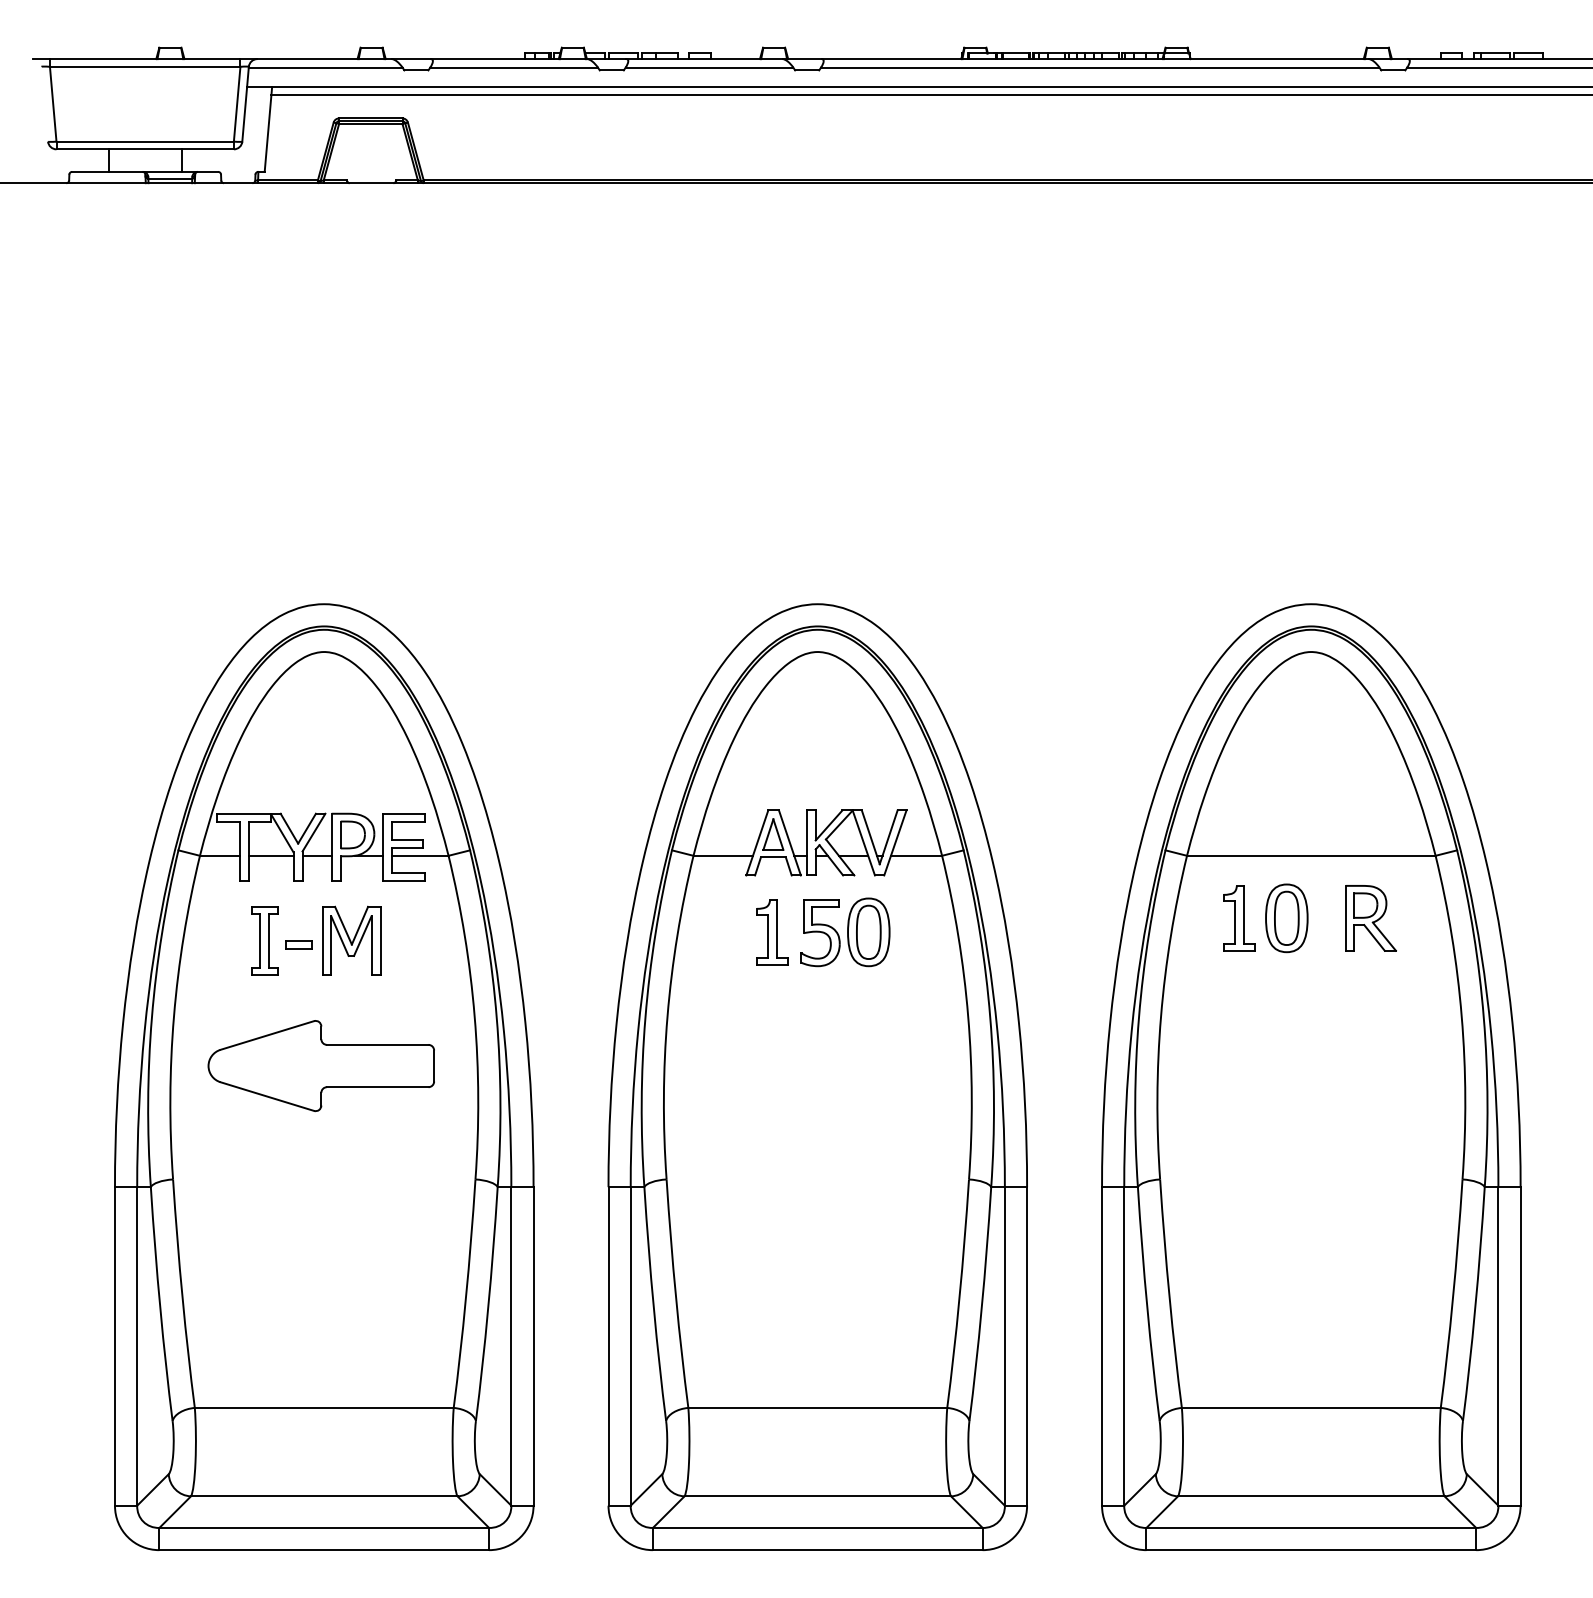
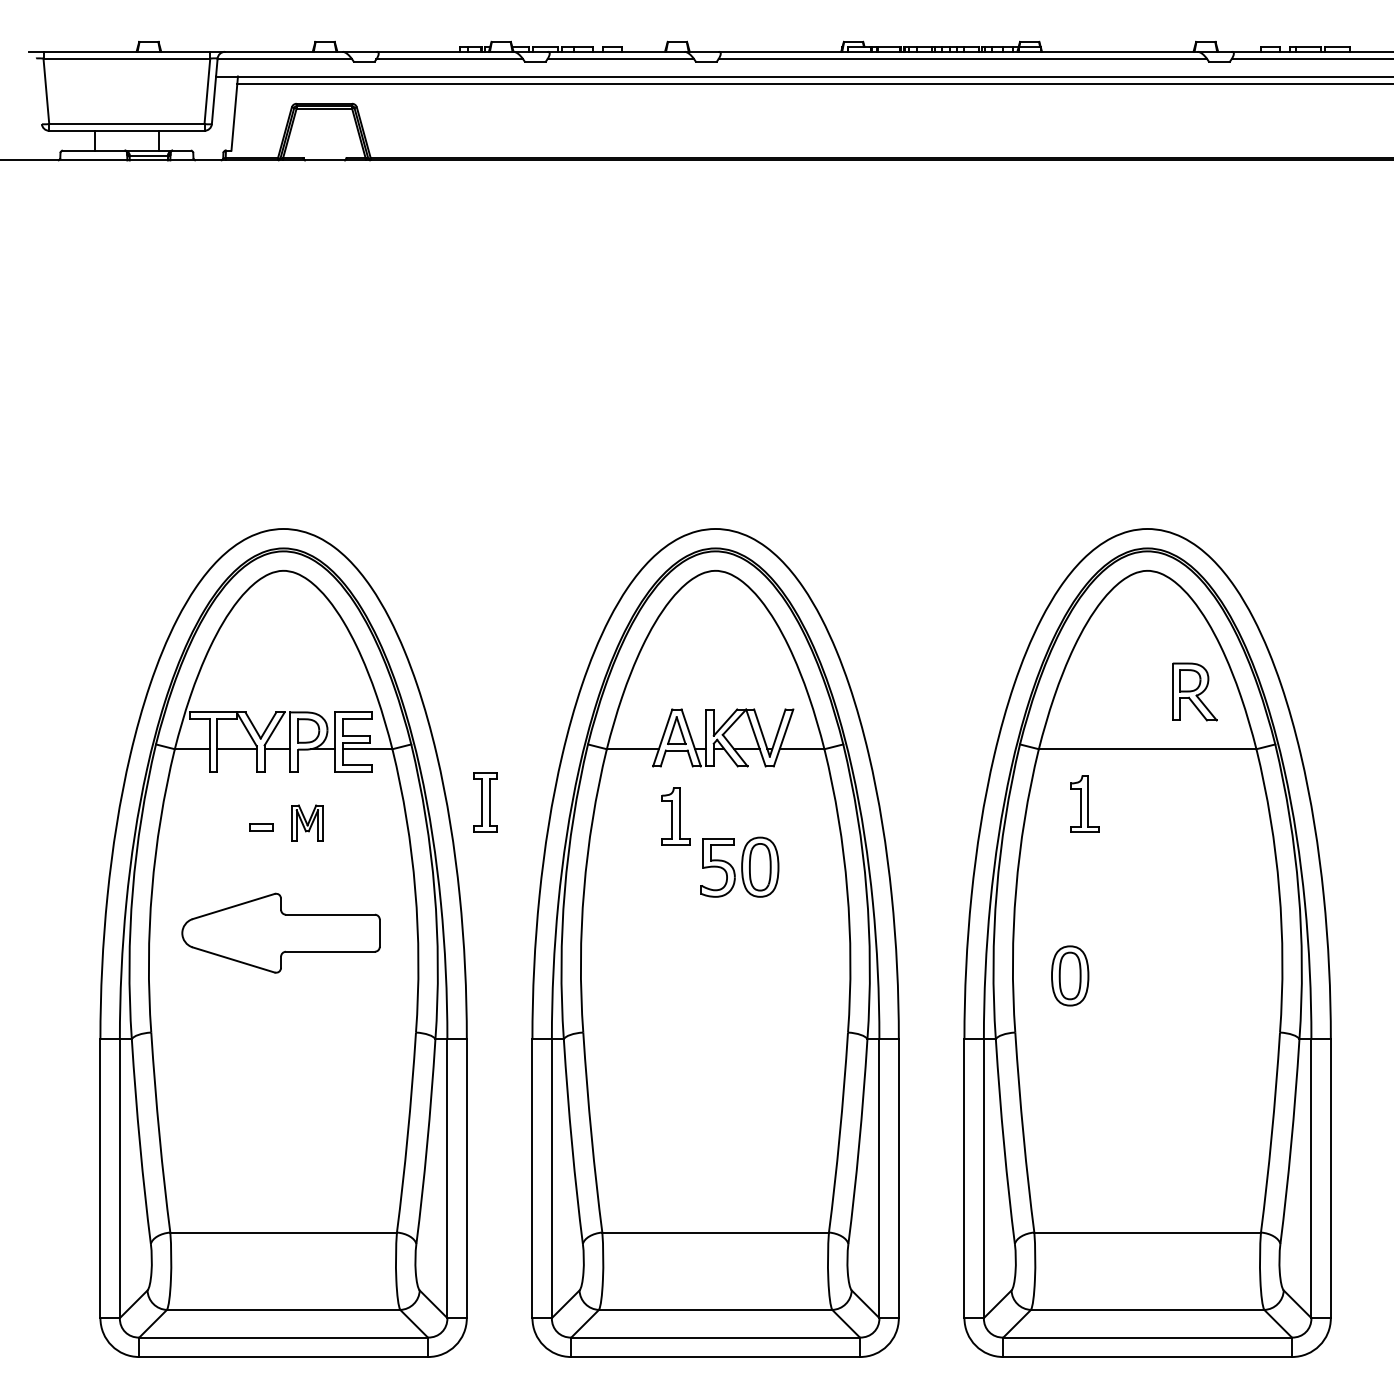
part: (1287, 917) -> (1070, 975), moved
part: (1370, 917) -> (1194, 691), moved
part: (845, 931) -> (739, 866), moved
part: (351, 939) -> (307, 822), size x0.6
part: (264, 940) -> (485, 802), moved

